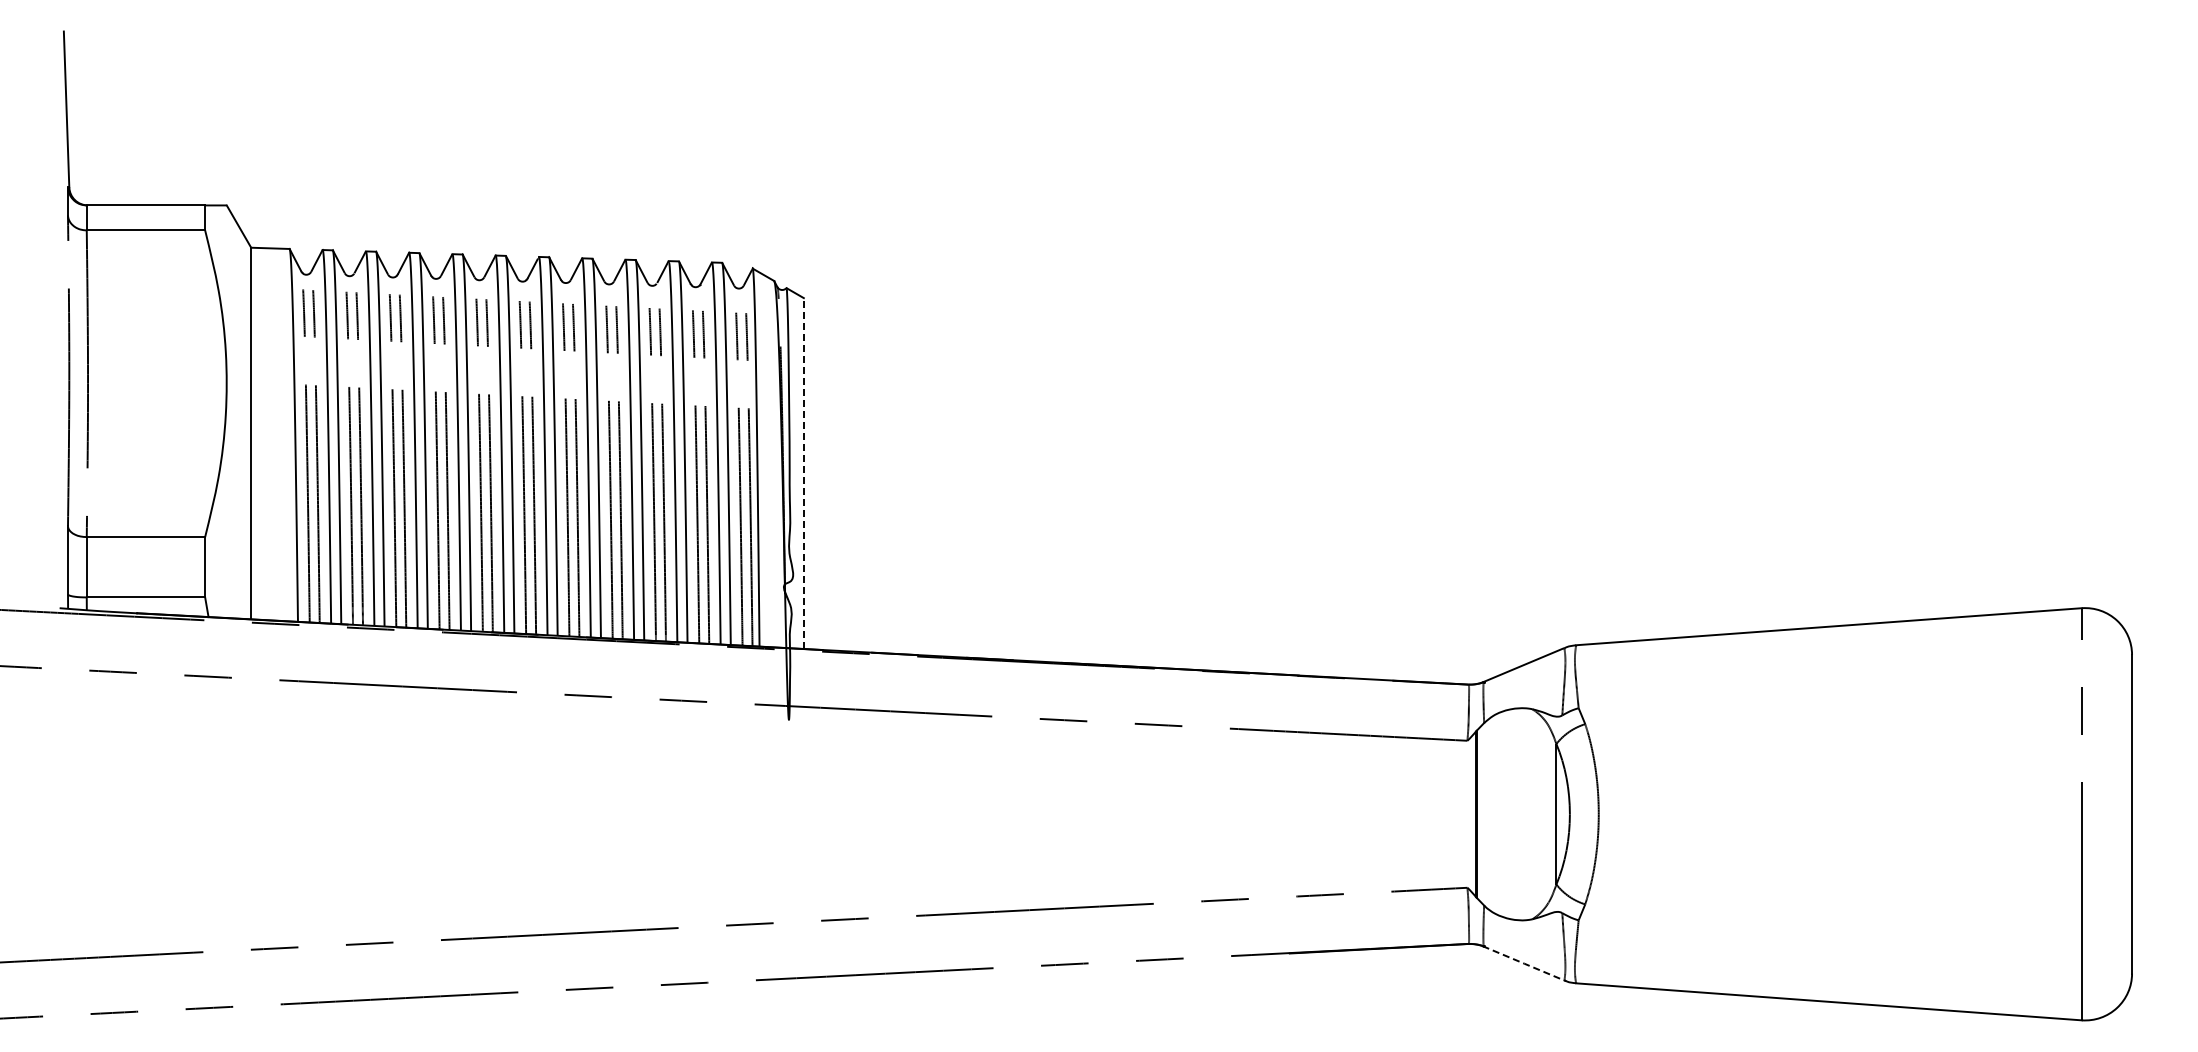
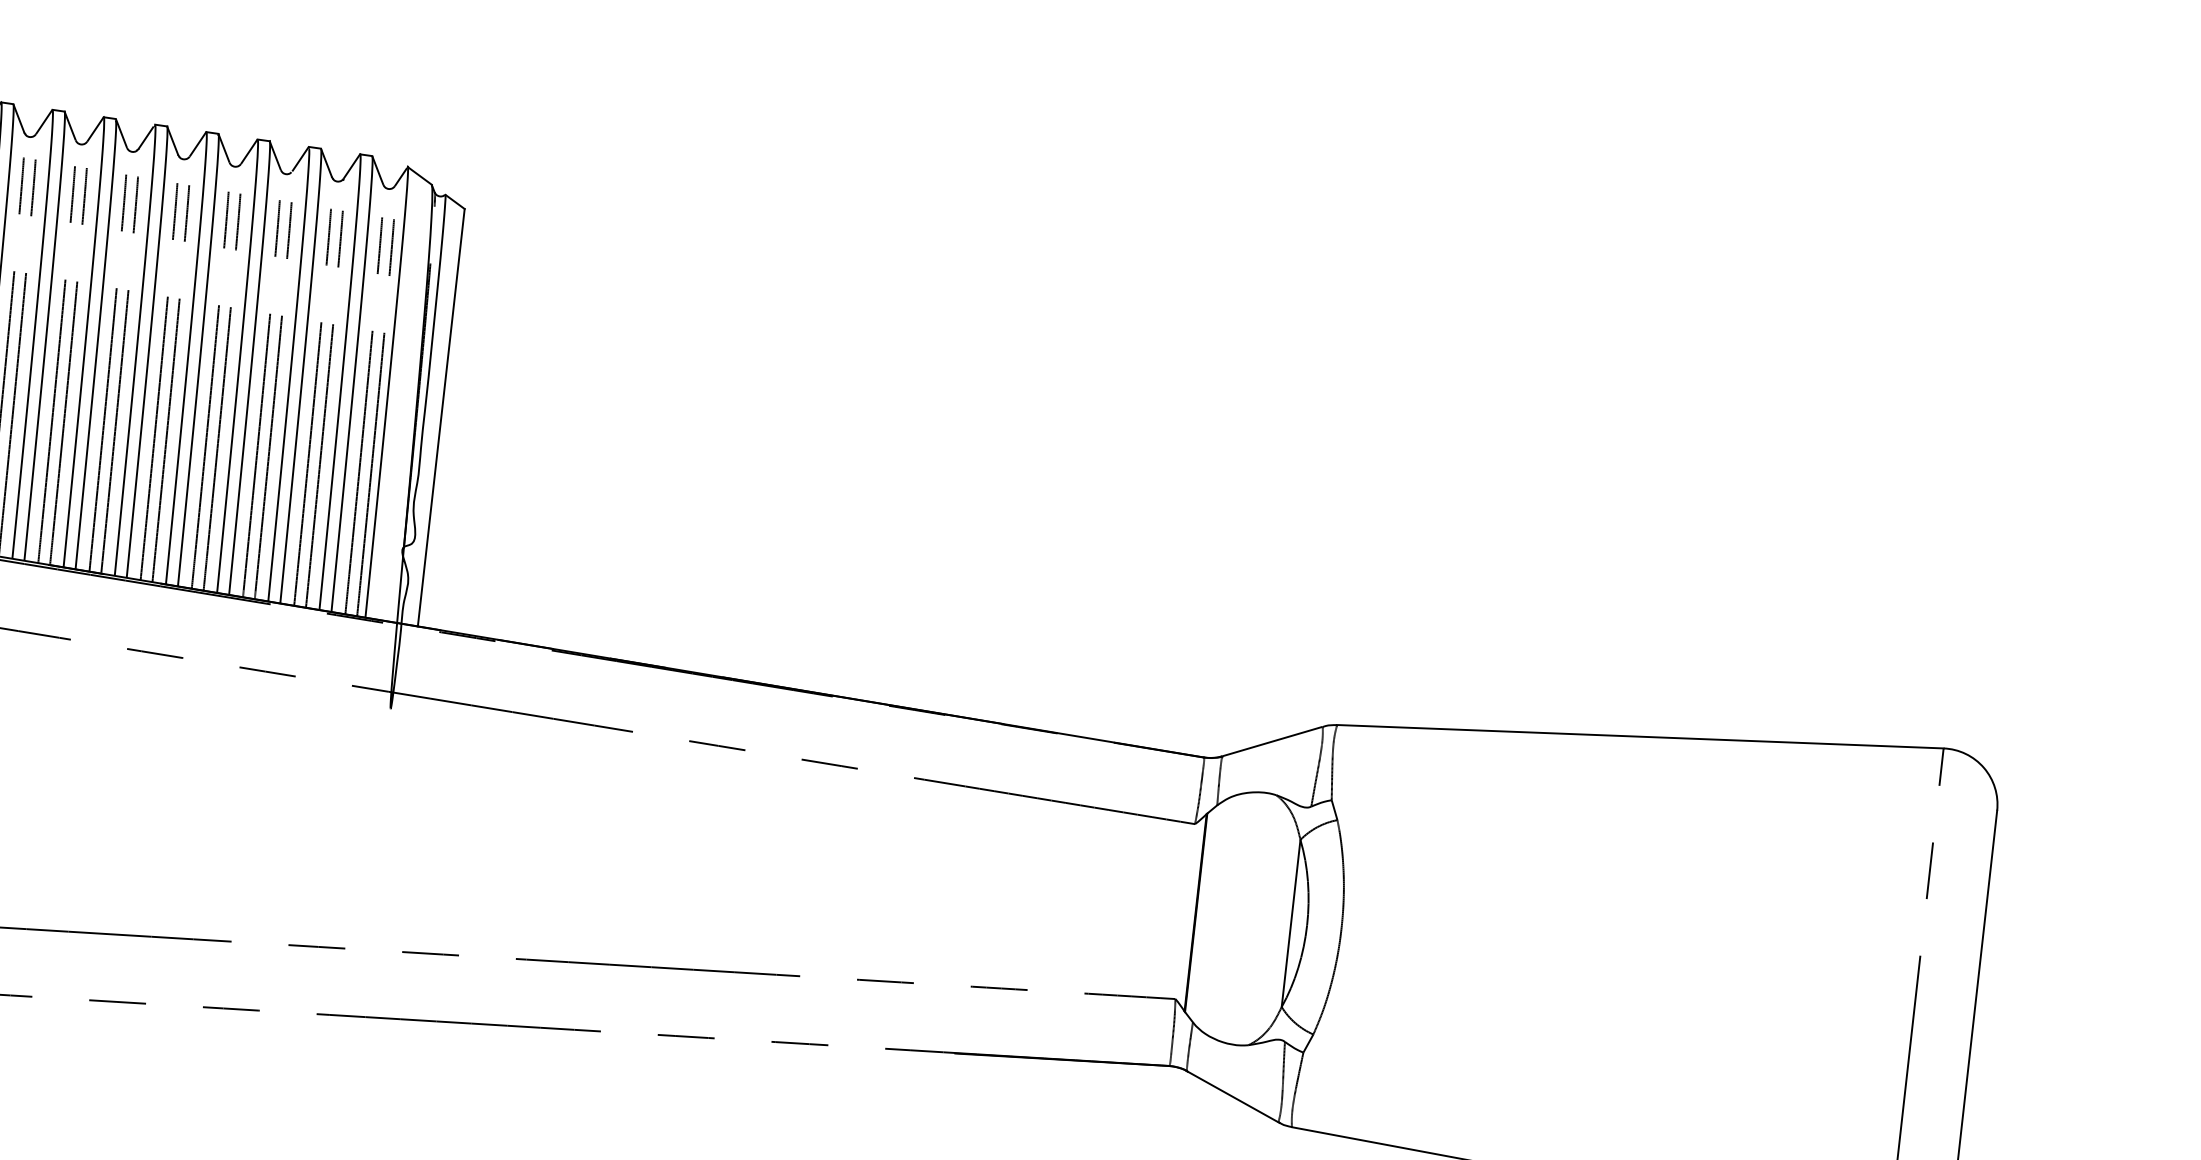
line: (803, 473) -> (440, 417), dashed -> solid
line: (1524, 963) -> (1233, 1096), dashed -> solid

